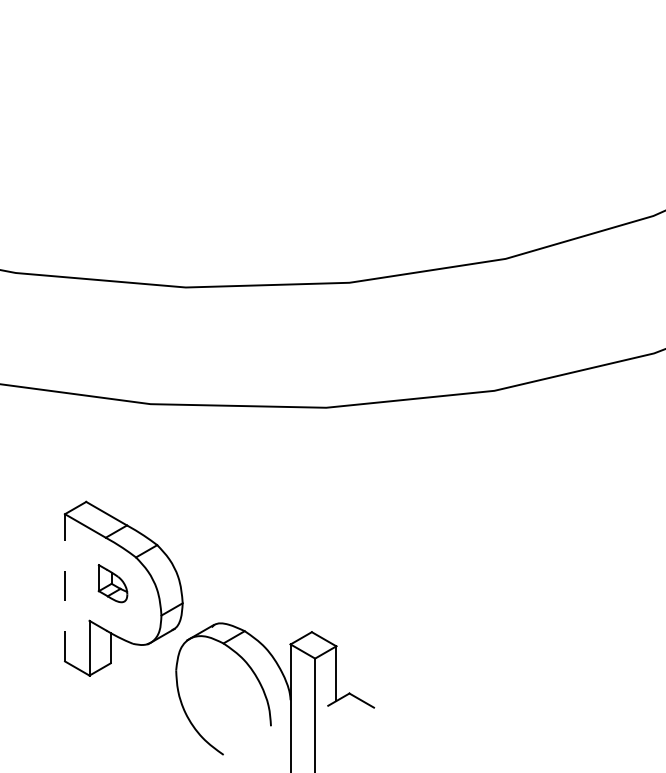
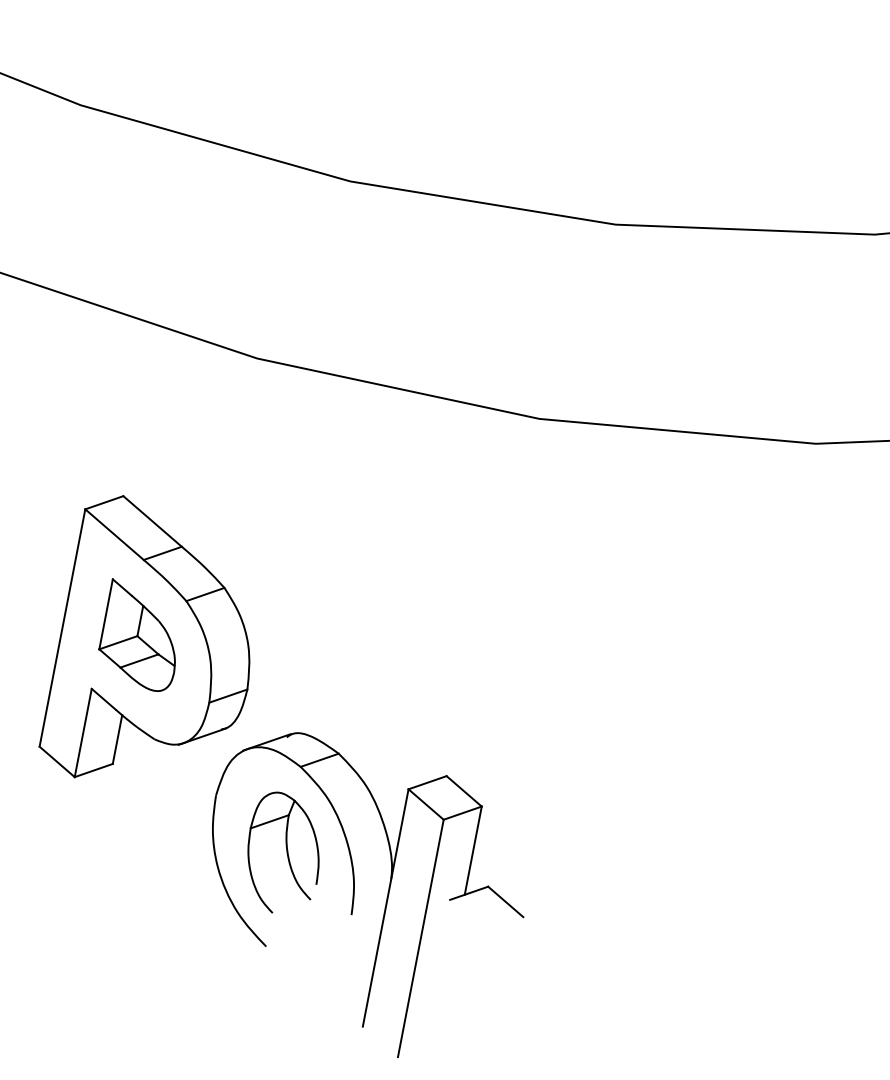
part: (112, 583) -> (140, 635), size x1.67
line: (65, 587) -> (63, 627), dashed -> solid
part: (223, 697) -> (283, 854), added

